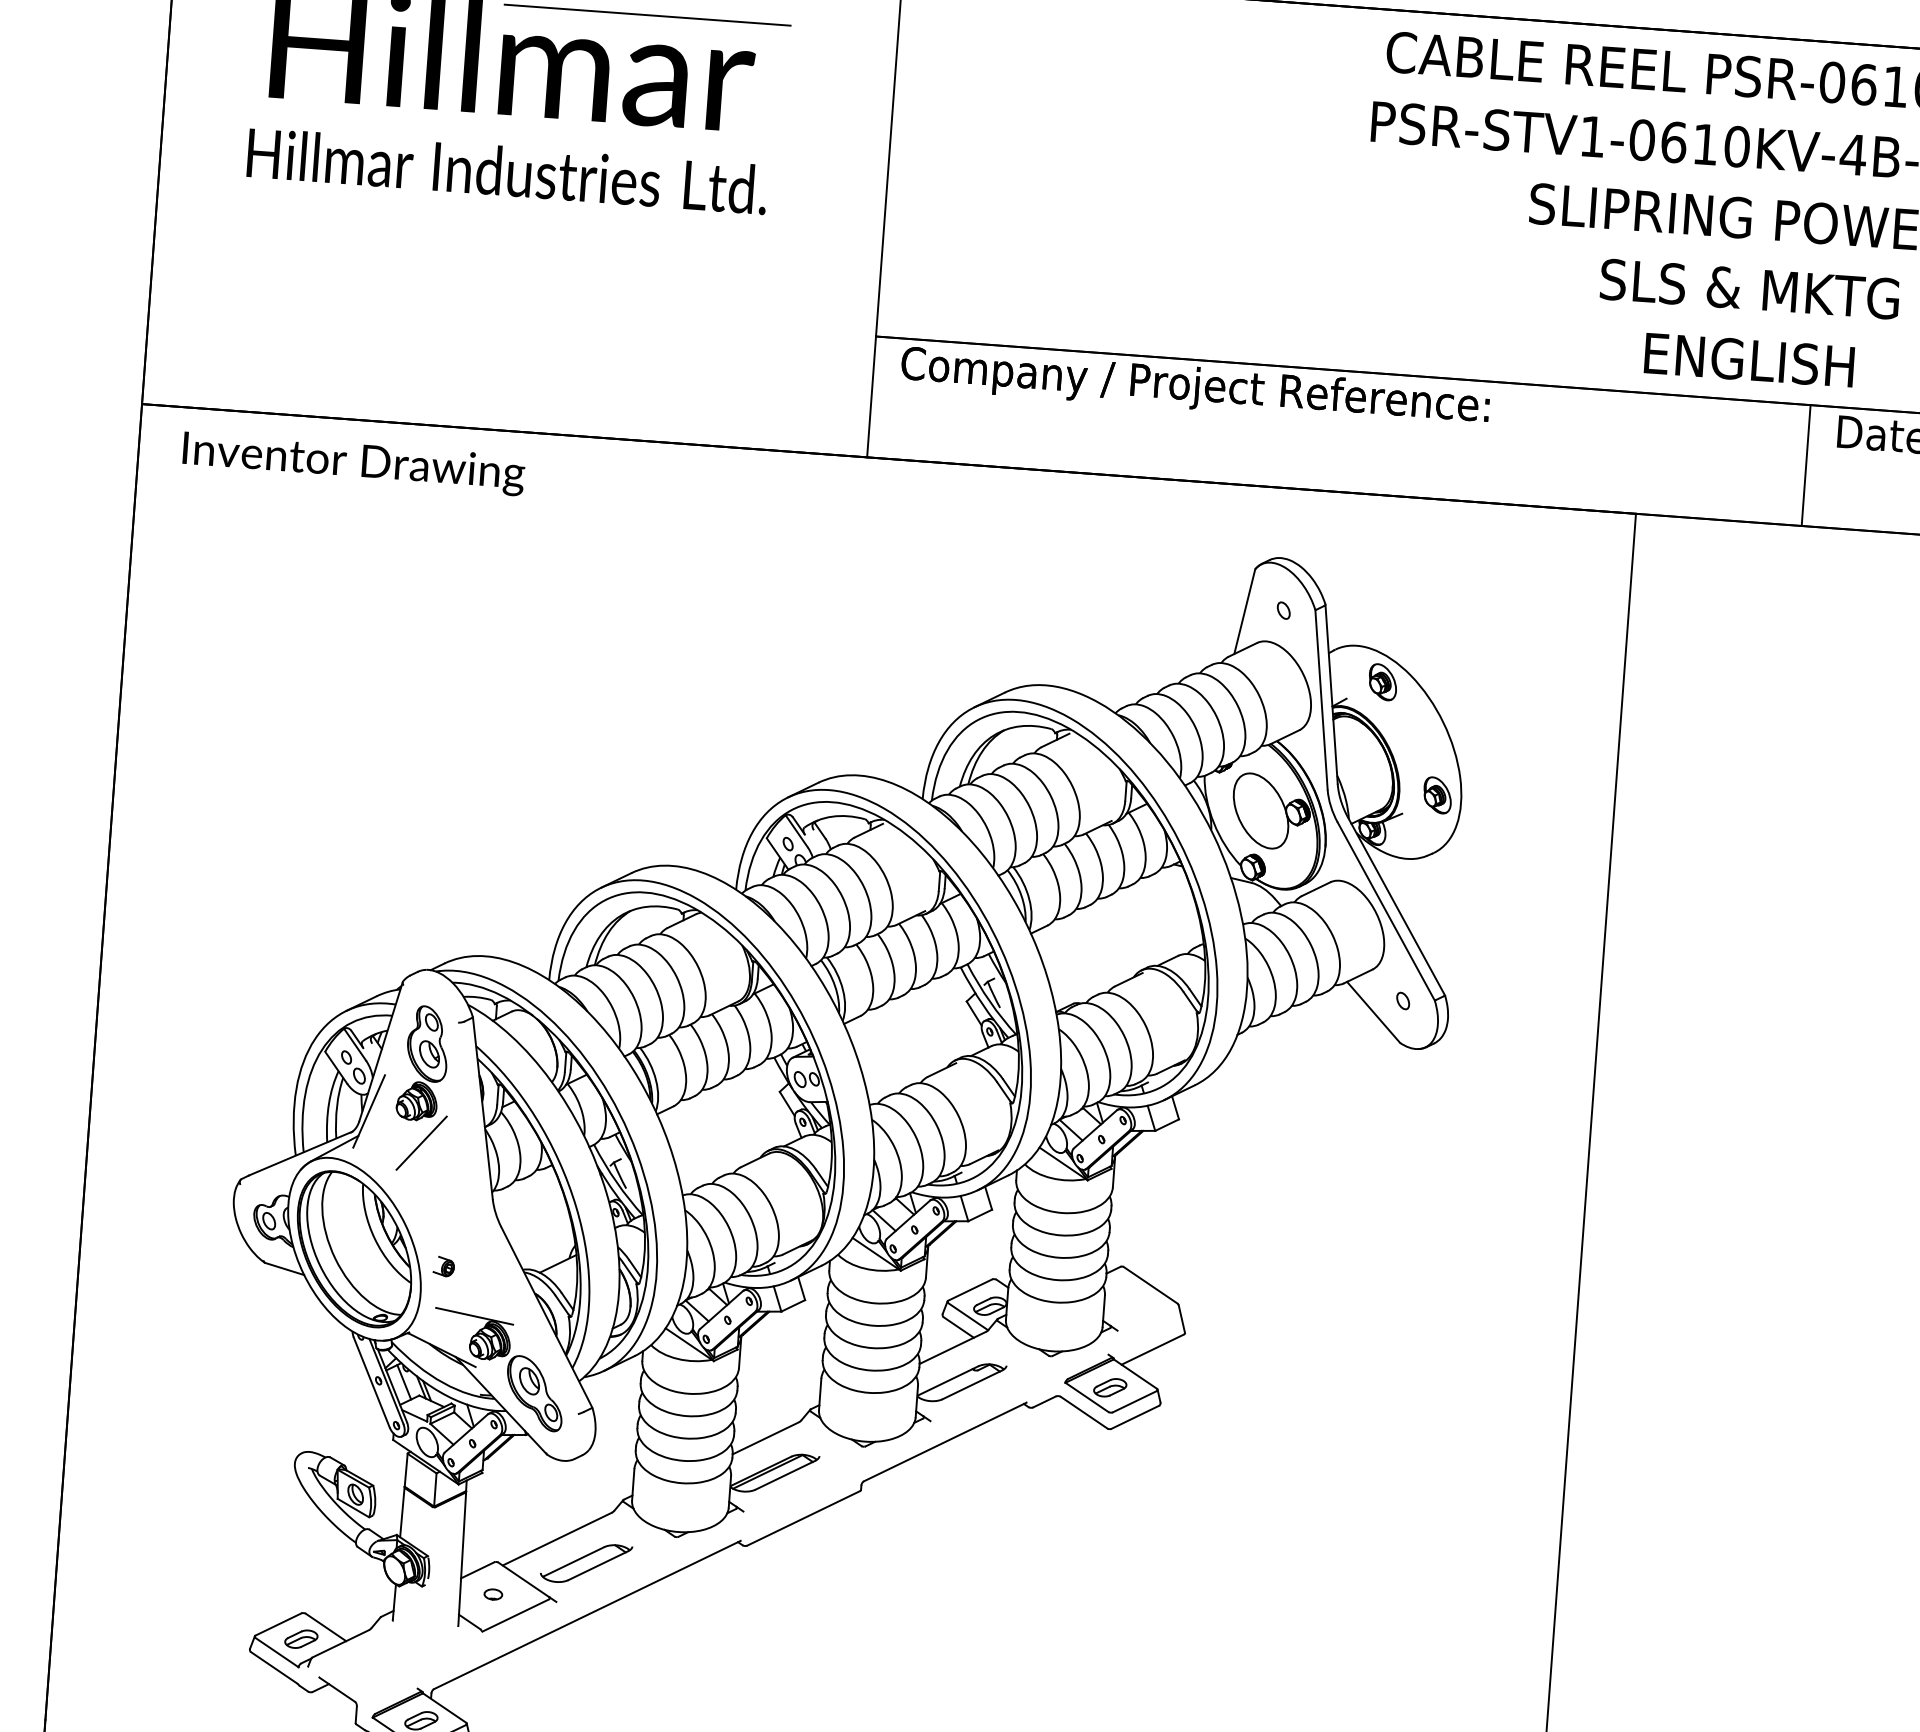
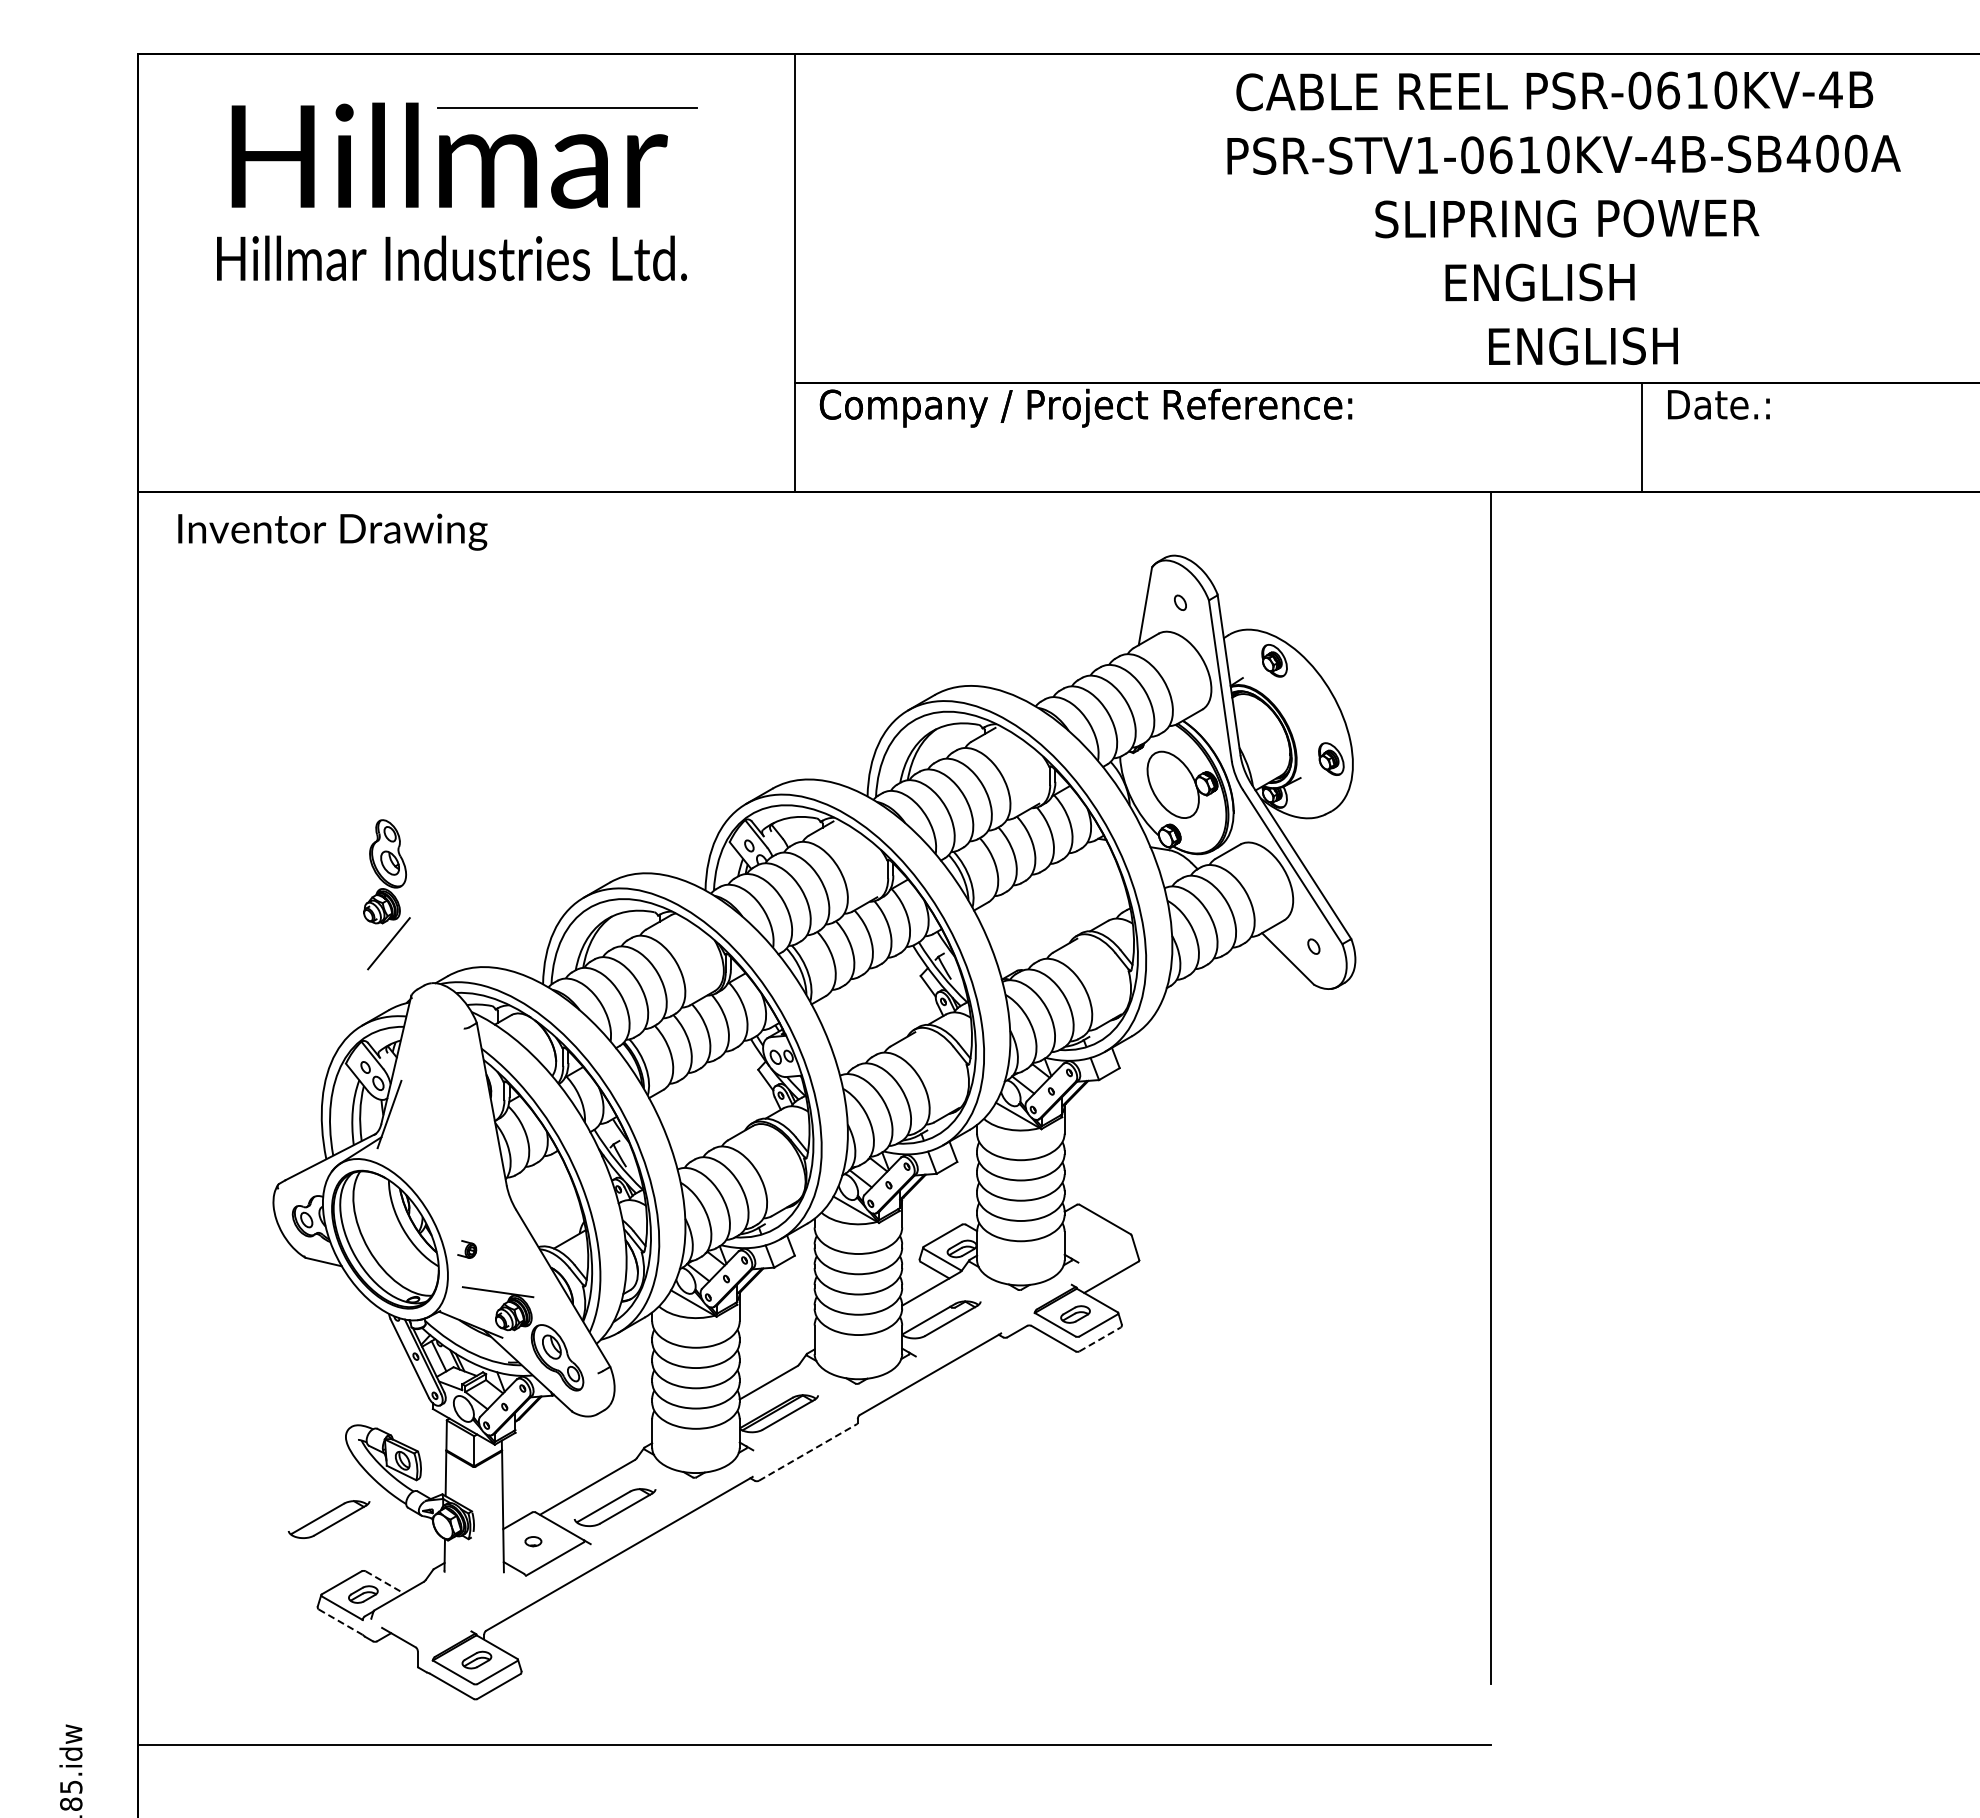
text: (1750, 289) -> (1579, 282), SLS & MKTG -> ENGLISH
part: (422, 1088) -> (386, 894), moved
line: (1135, 1417) -> (1100, 1339), solid -> dashed
line: (804, 1518) -> (808, 1452), solid -> dashed
part: (268, 1553) -> (328, 1519), added
line: (326, 1627) -> (385, 1582), solid -> dashed
line: (274, 1668) -> (341, 1622), solid -> dashed

